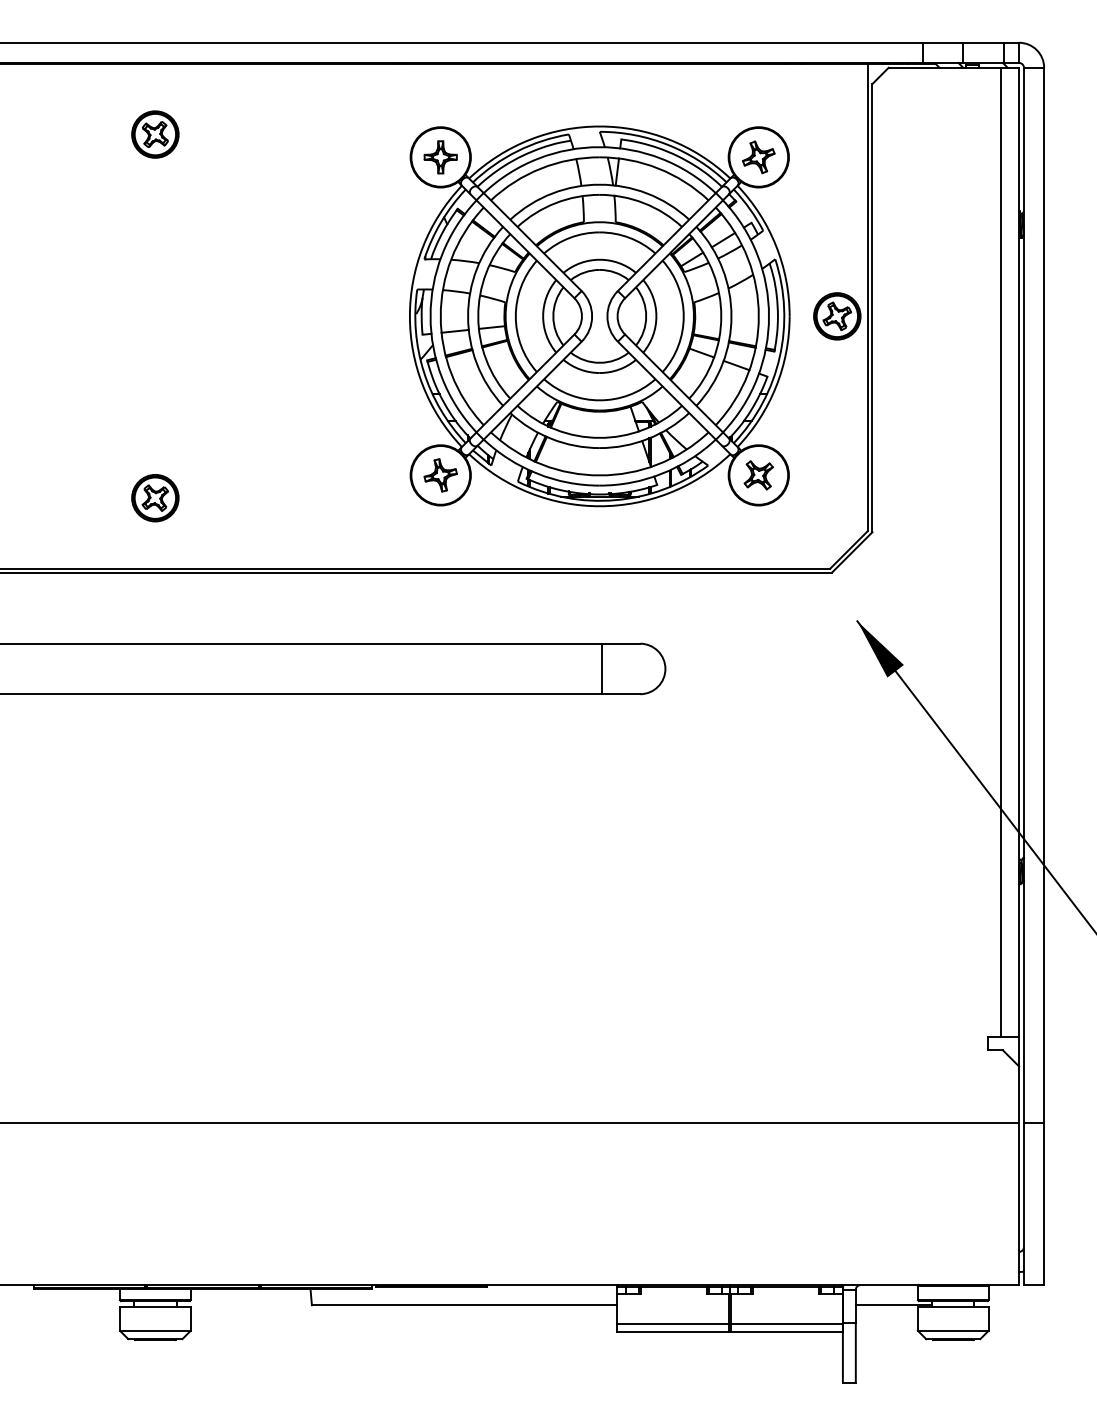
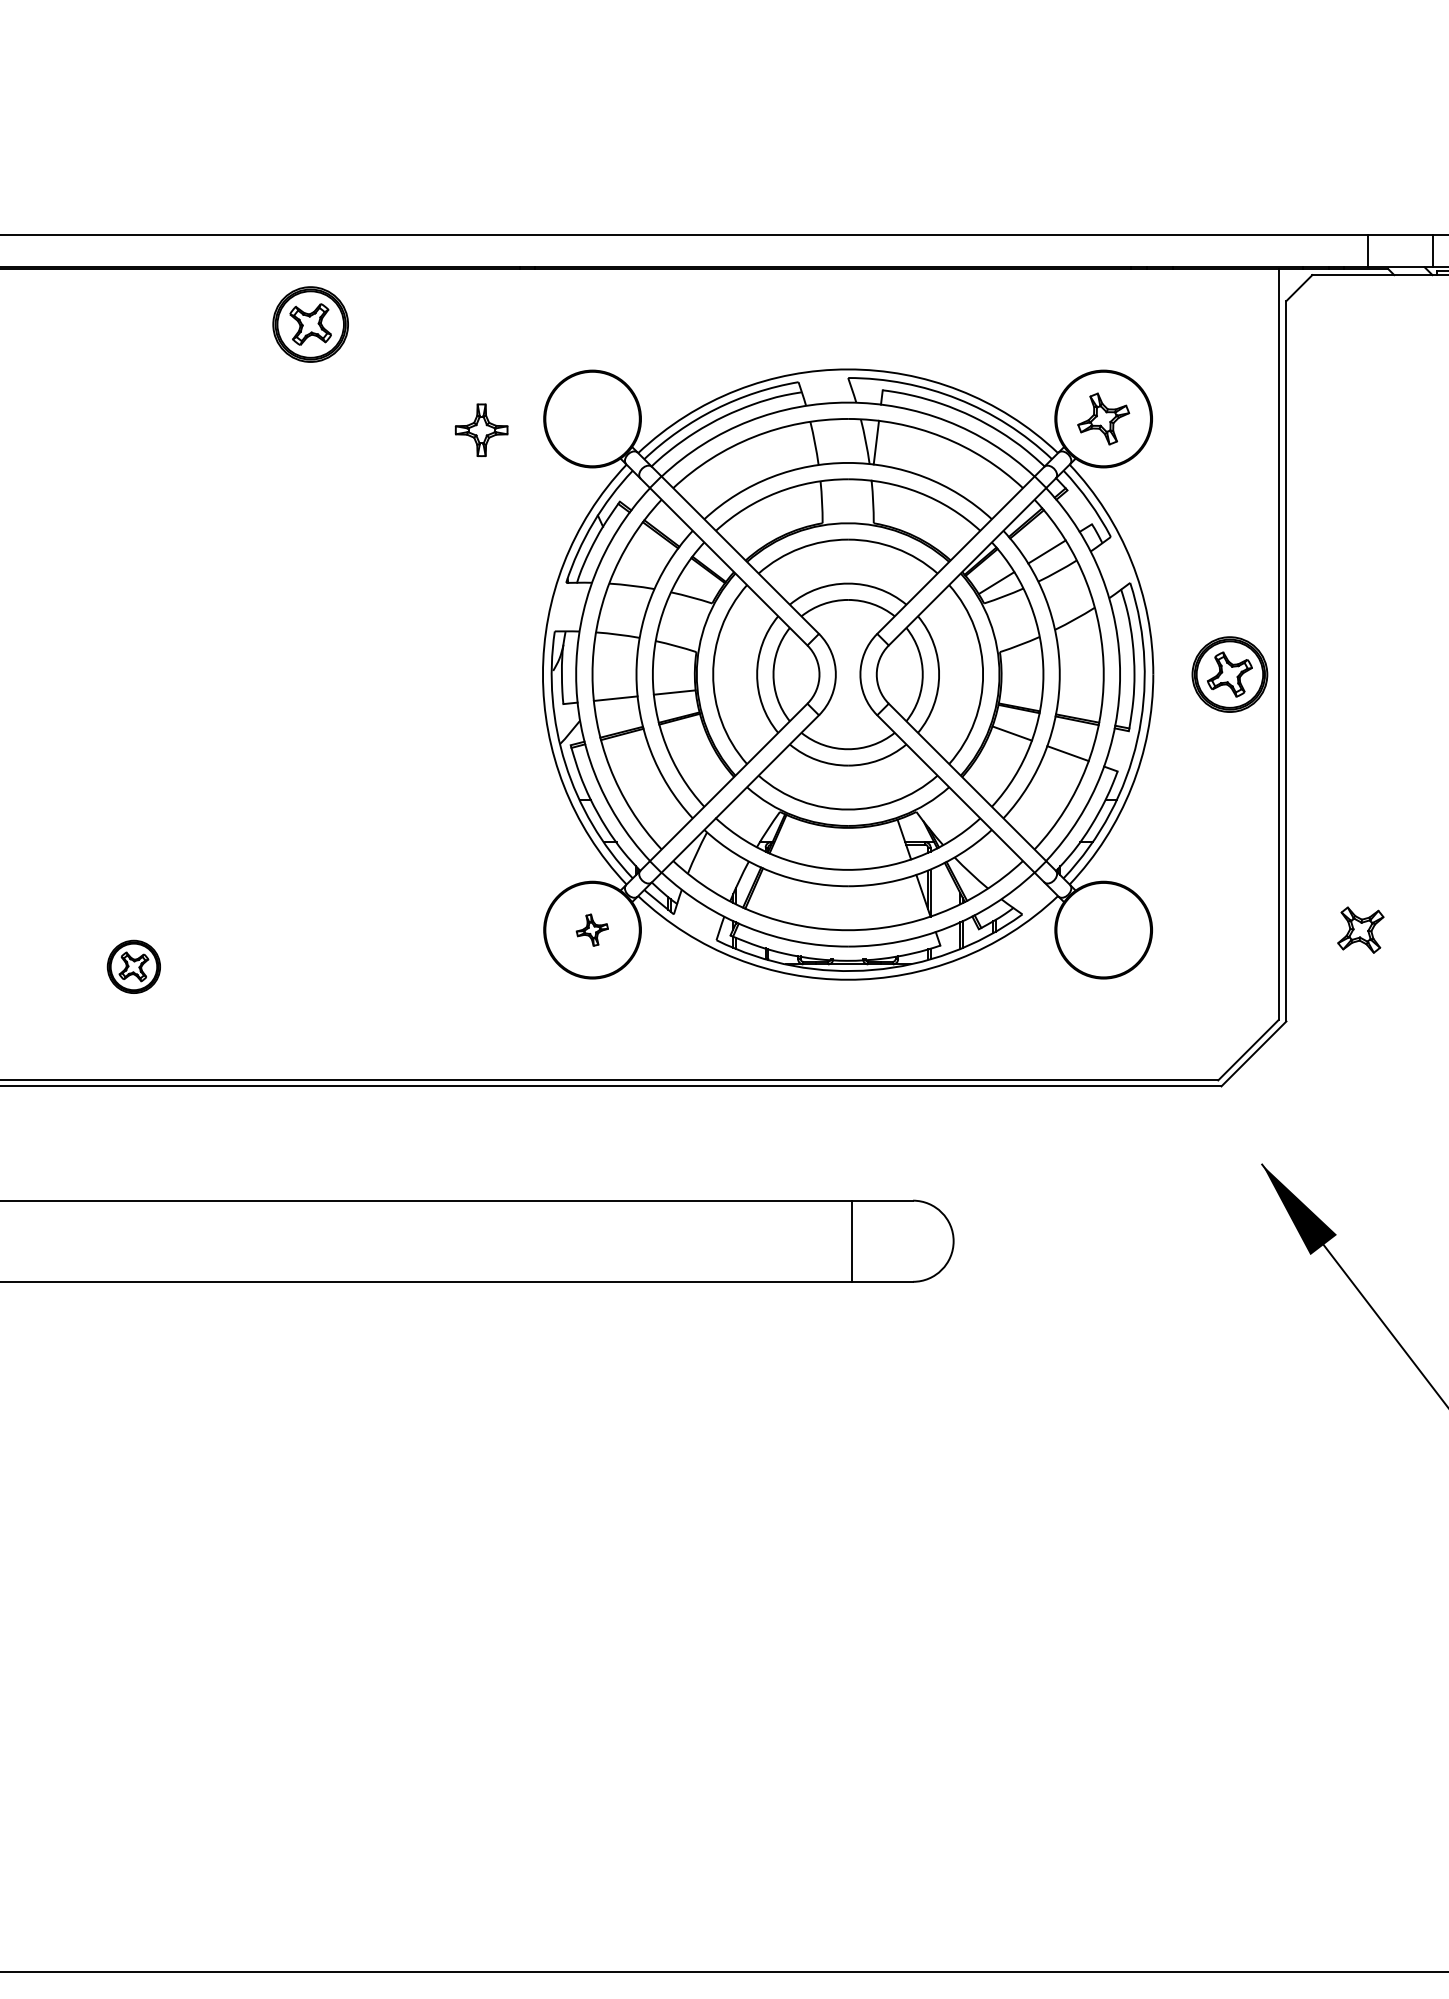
part: (155, 134) -> (310, 324), moved
part: (440, 157) -> (481, 430), moved
part: (440, 475) -> (592, 930), size x0.6
part: (758, 475) -> (1360, 930), moved
part: (155, 498) -> (134, 967), size x0.7

